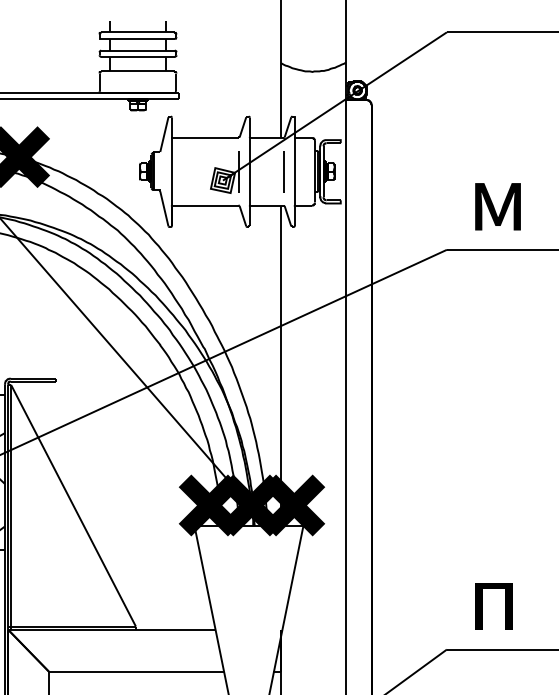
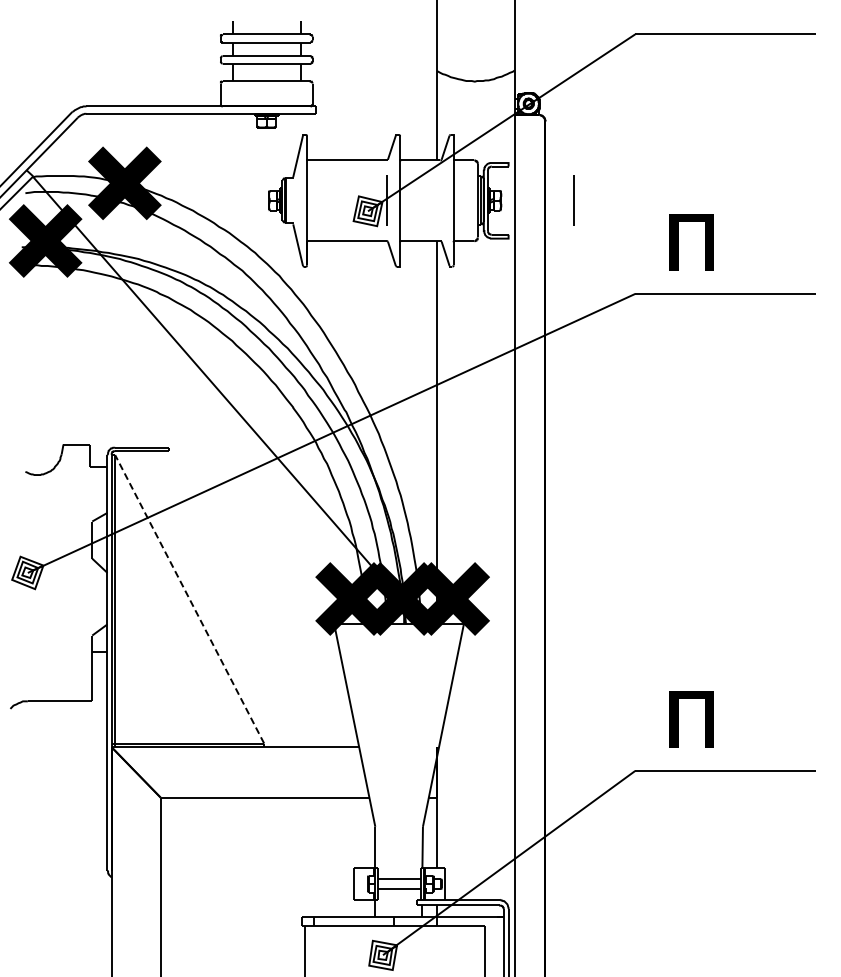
line: (282, 171) -> (573, 200), moved
text: (498, 206) -> (696, 242), м -> п
line: (73, 505) -> (189, 598), solid -> dashed

